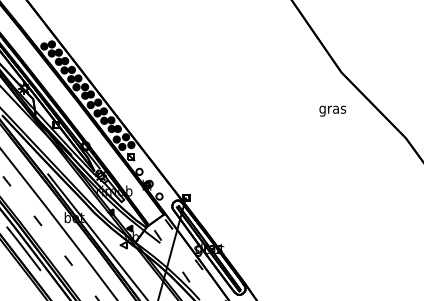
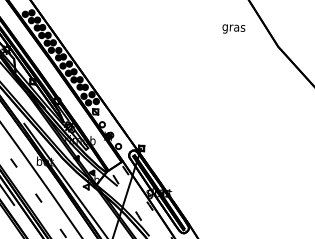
text: (332, 110) -> (233, 28), moved

